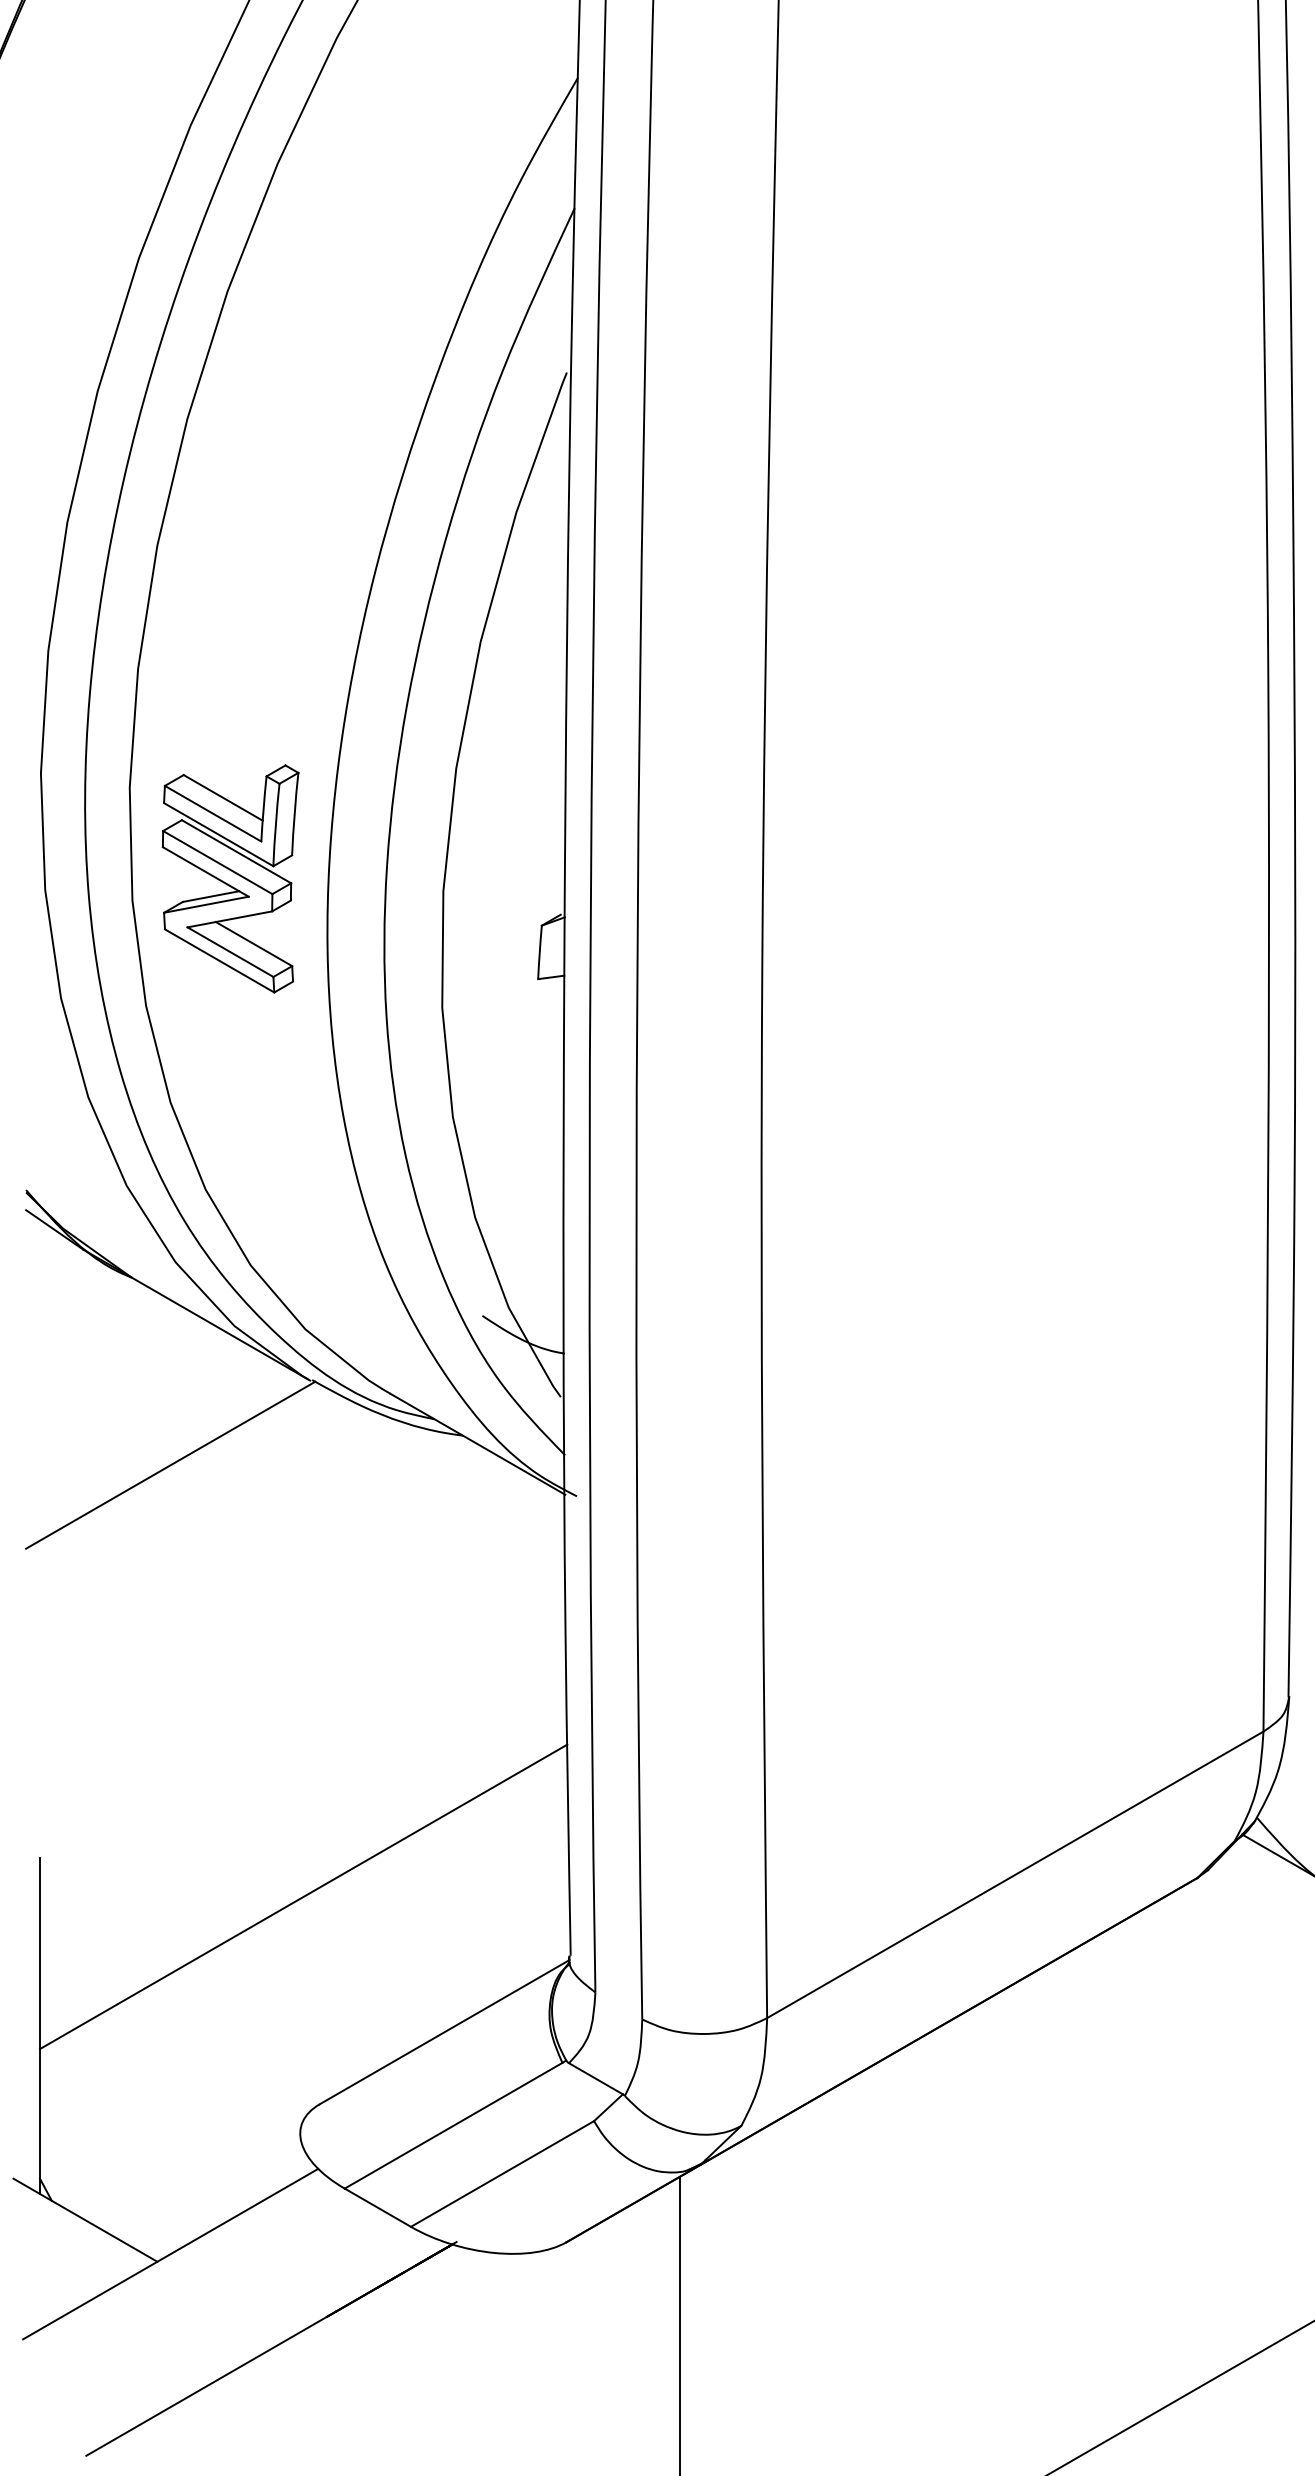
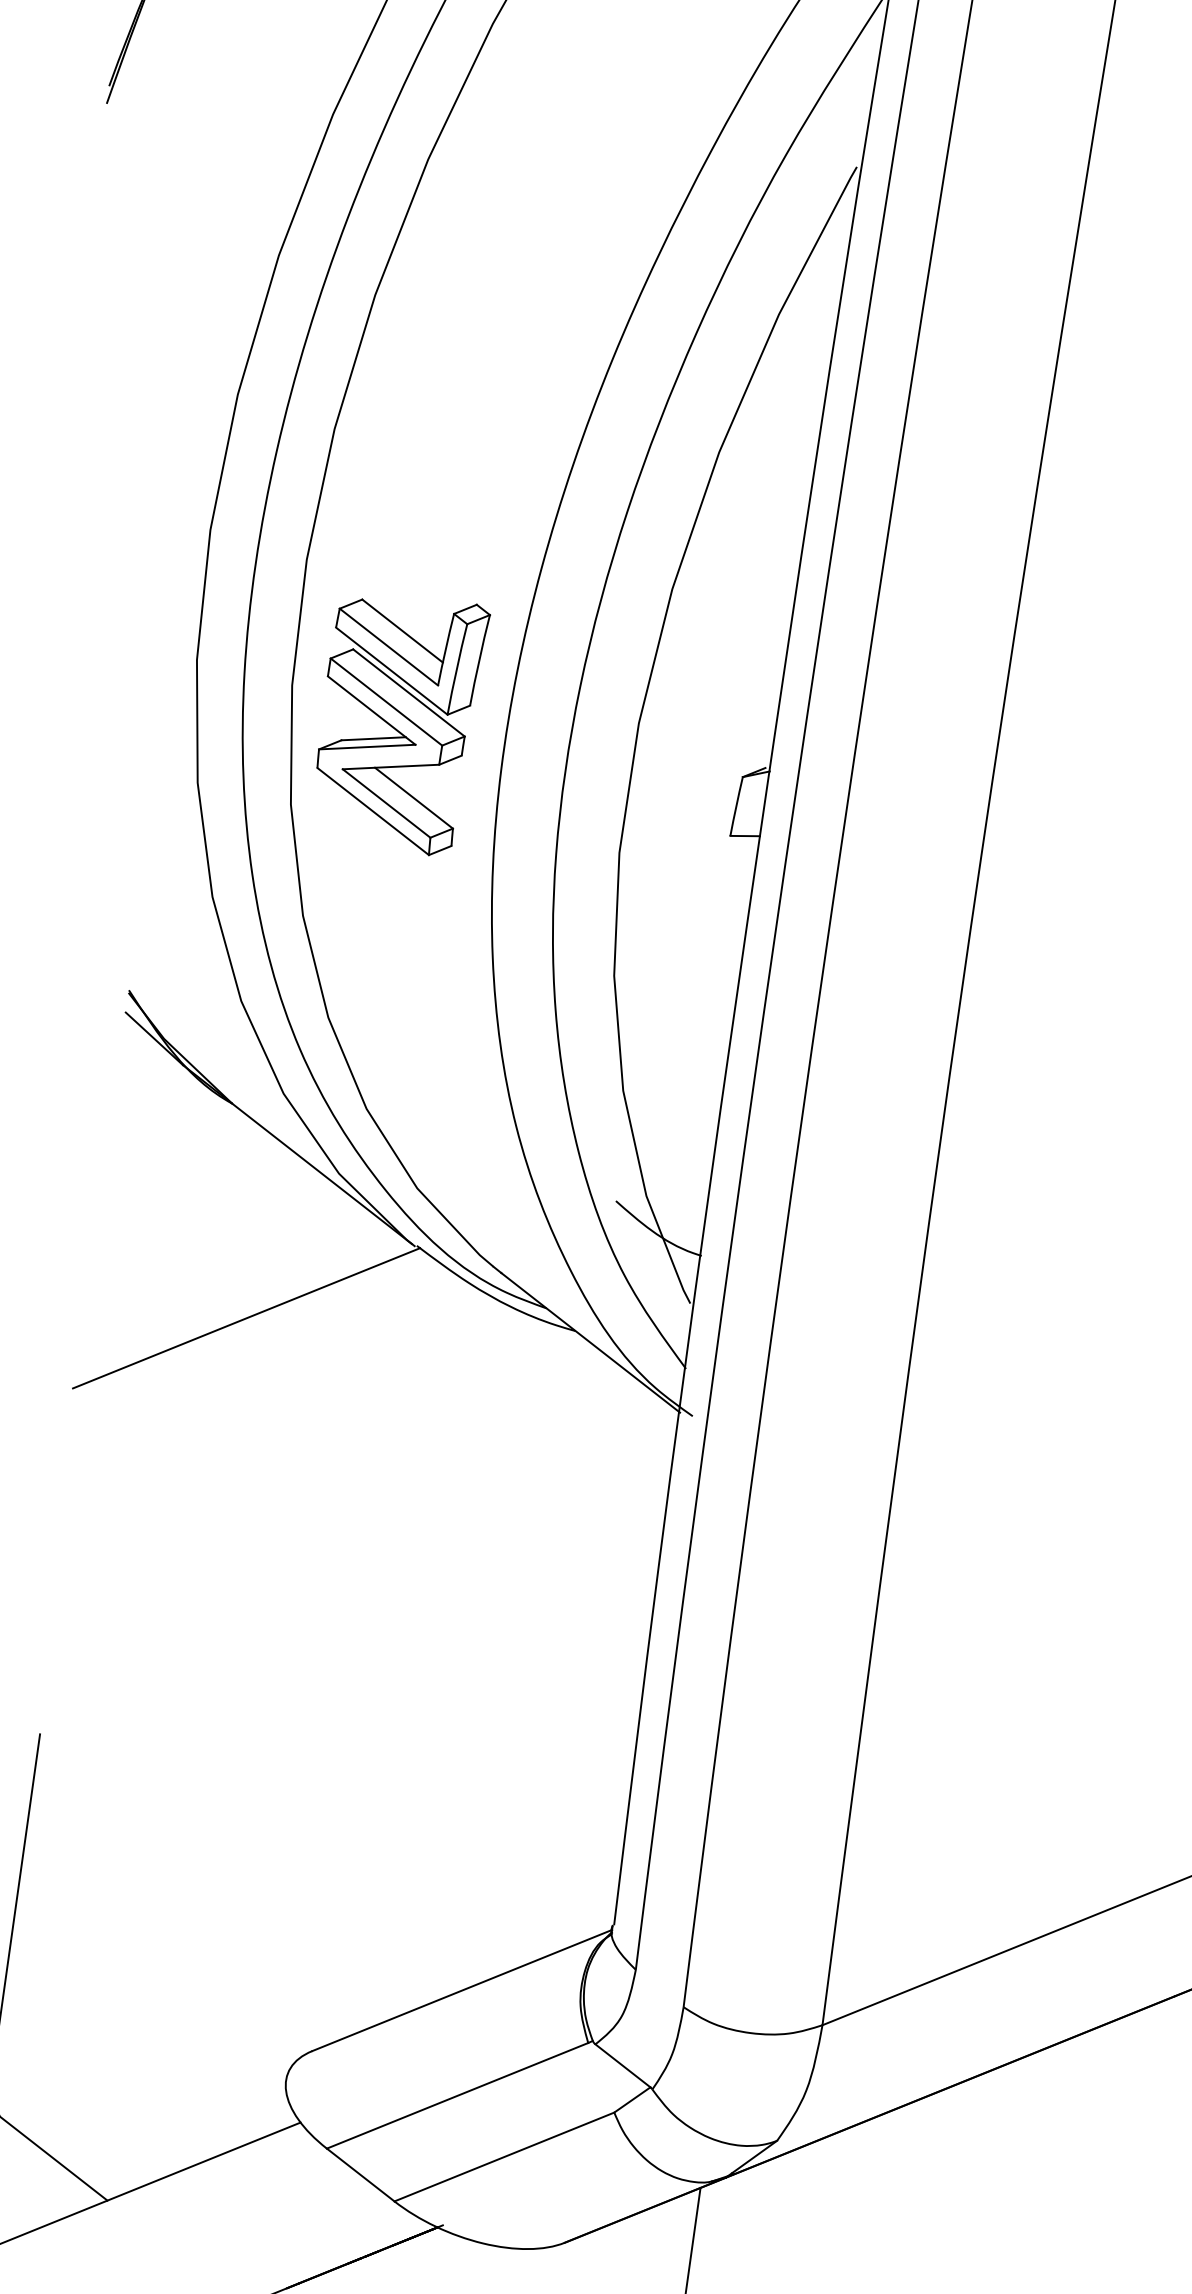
part: (230, 878) -> (398, 721), moved
line: (303, 1896) -> (326, 1817), removed

